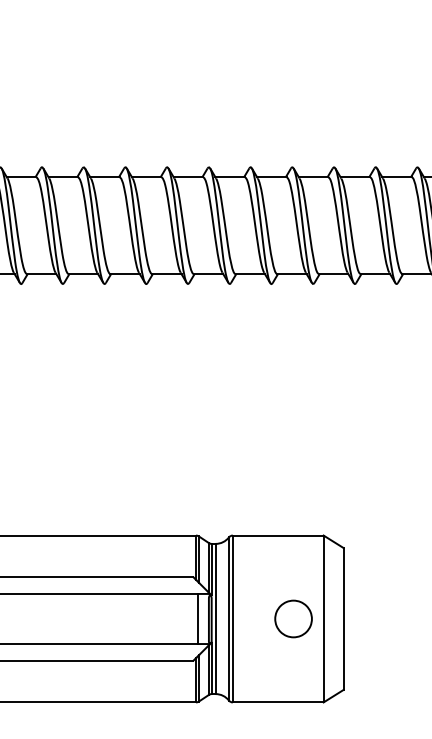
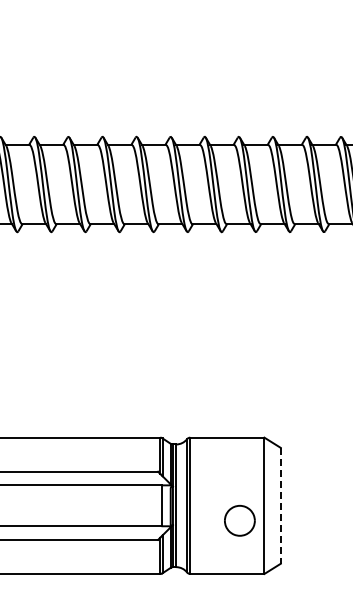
part: (293, 618) -> (239, 520), moved
line: (343, 618) -> (280, 505), solid -> dashed

